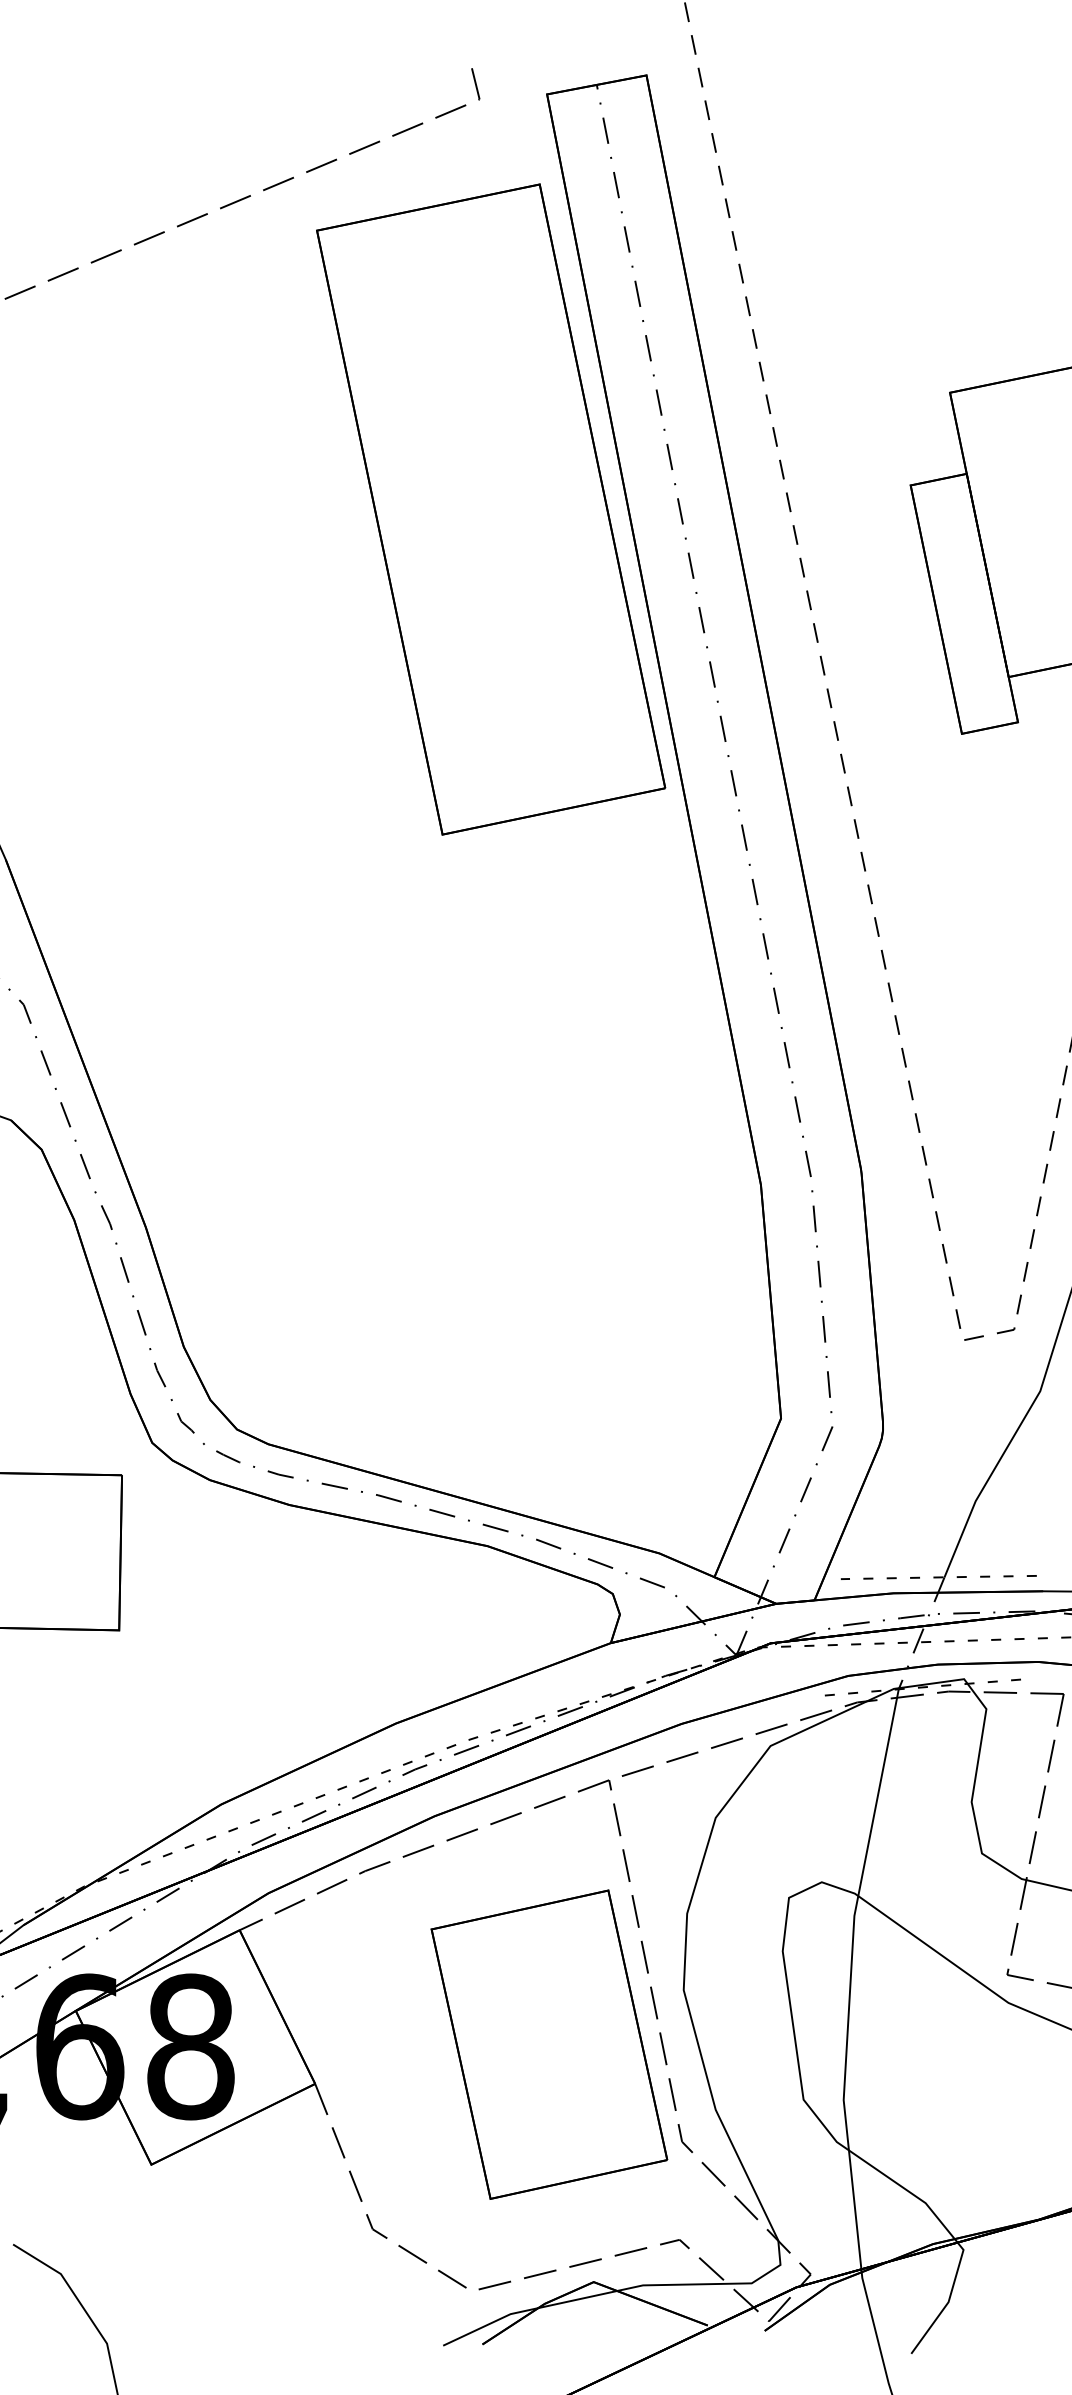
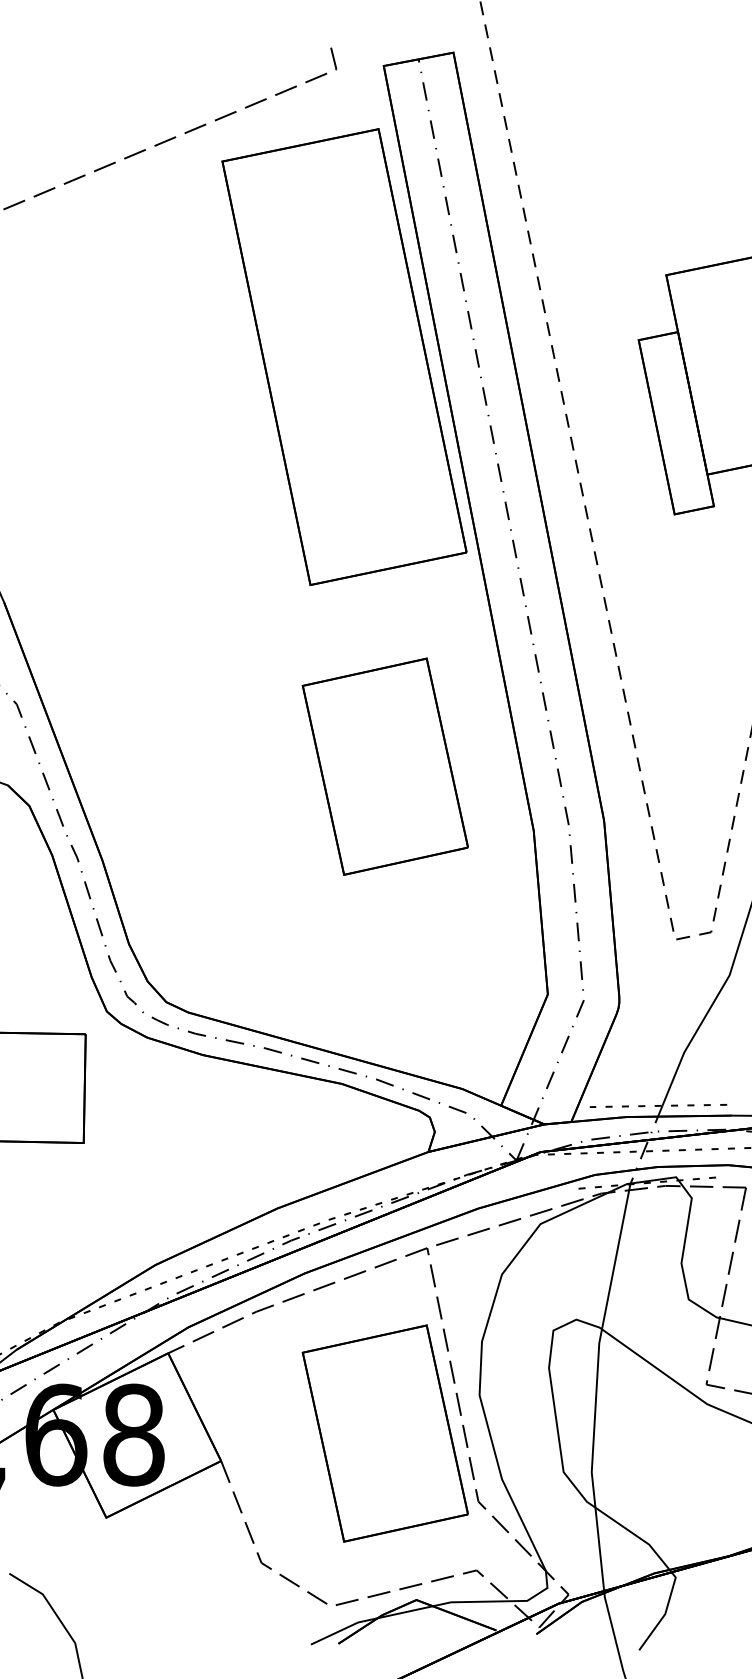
part: (549, 1093) -> (385, 766), added

